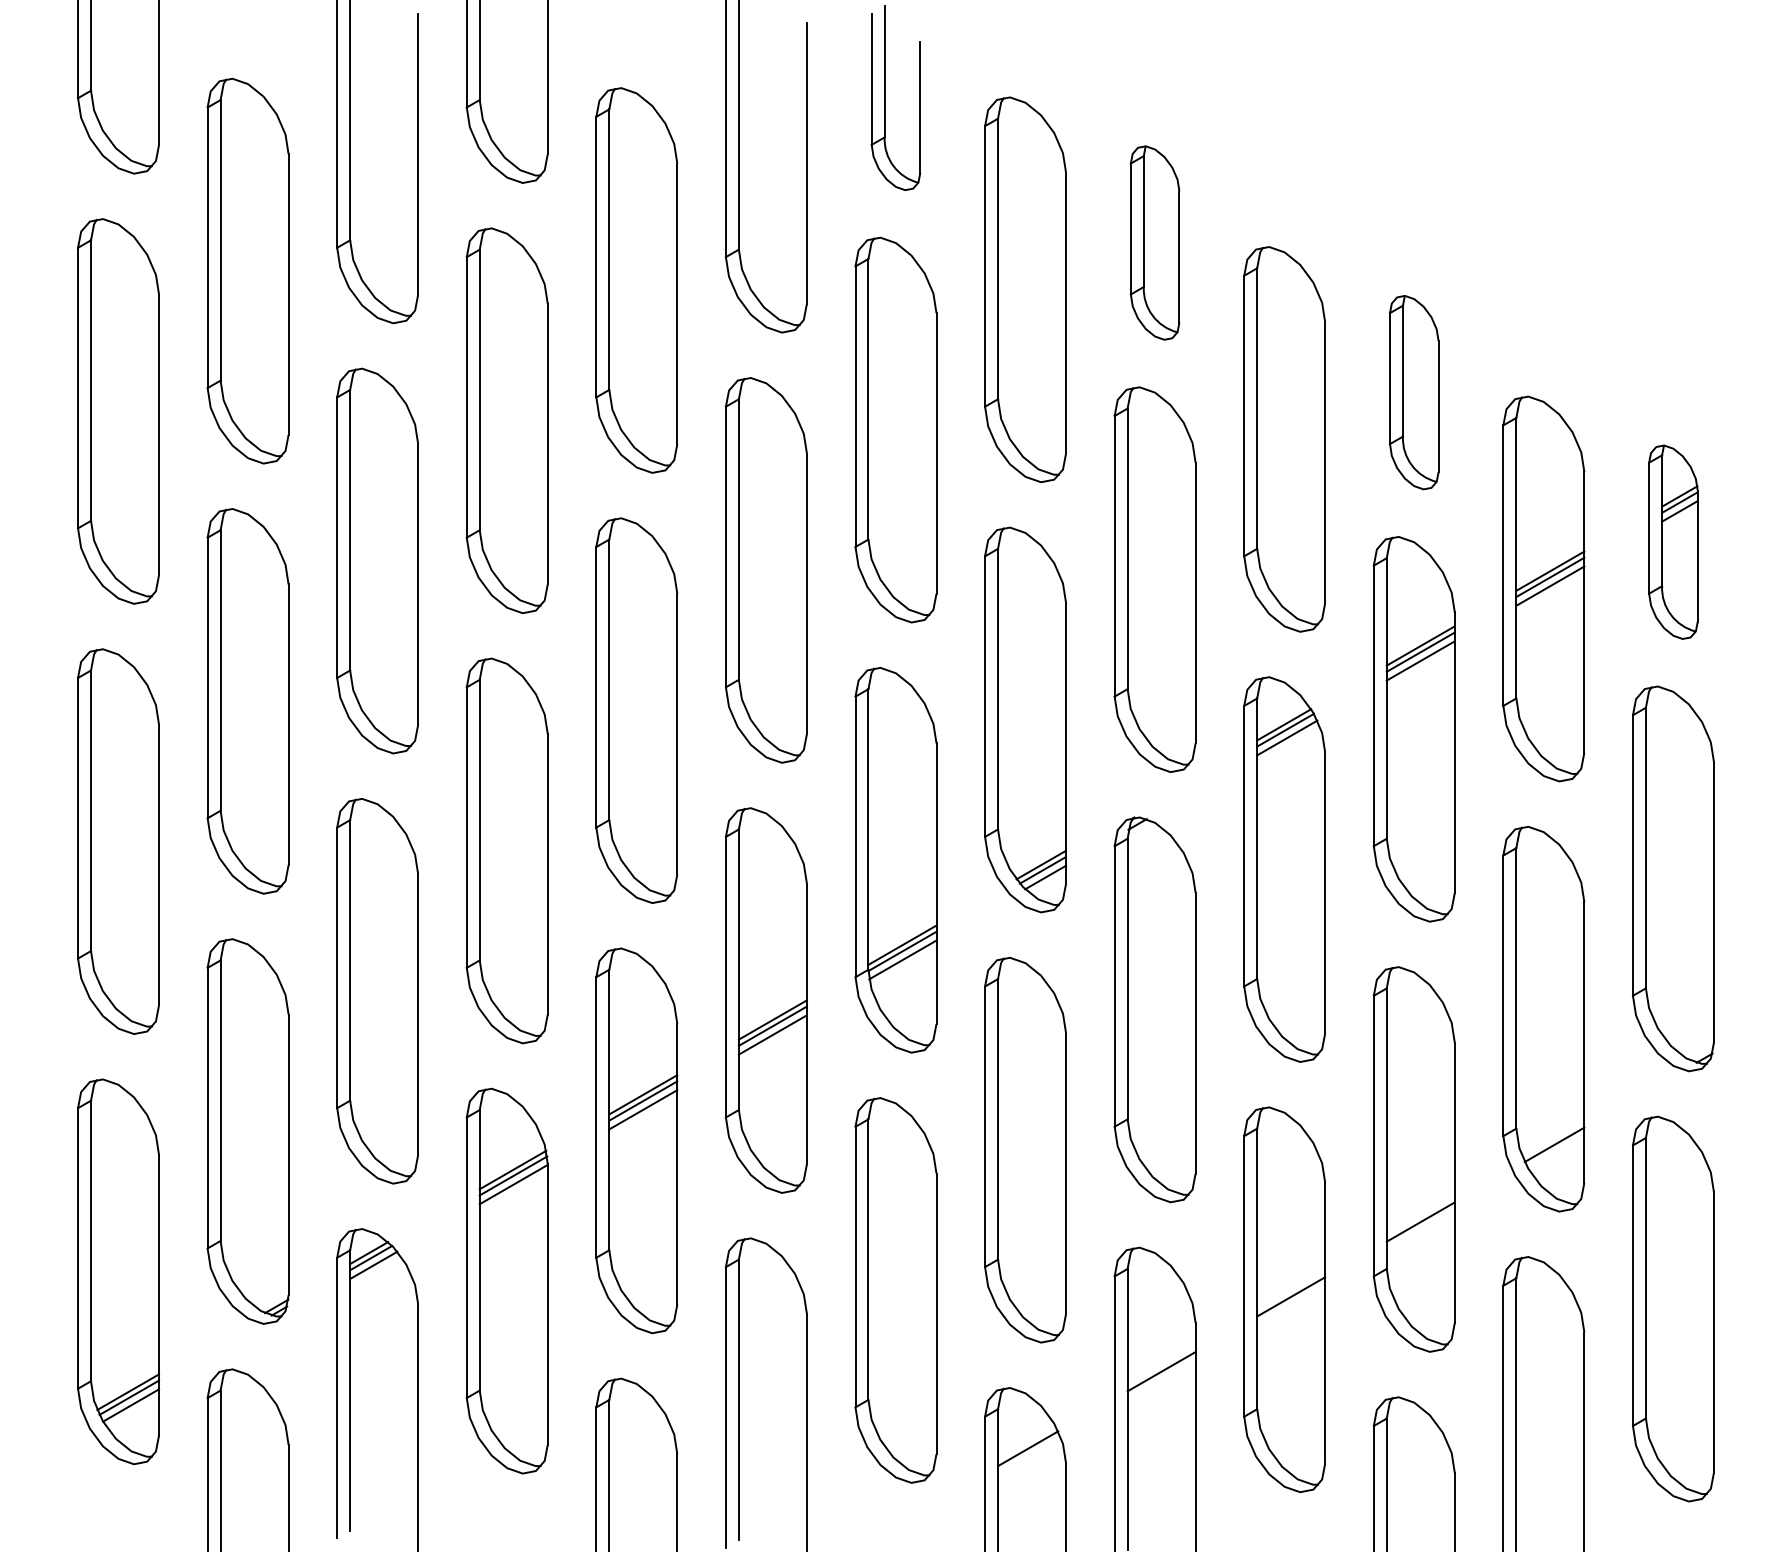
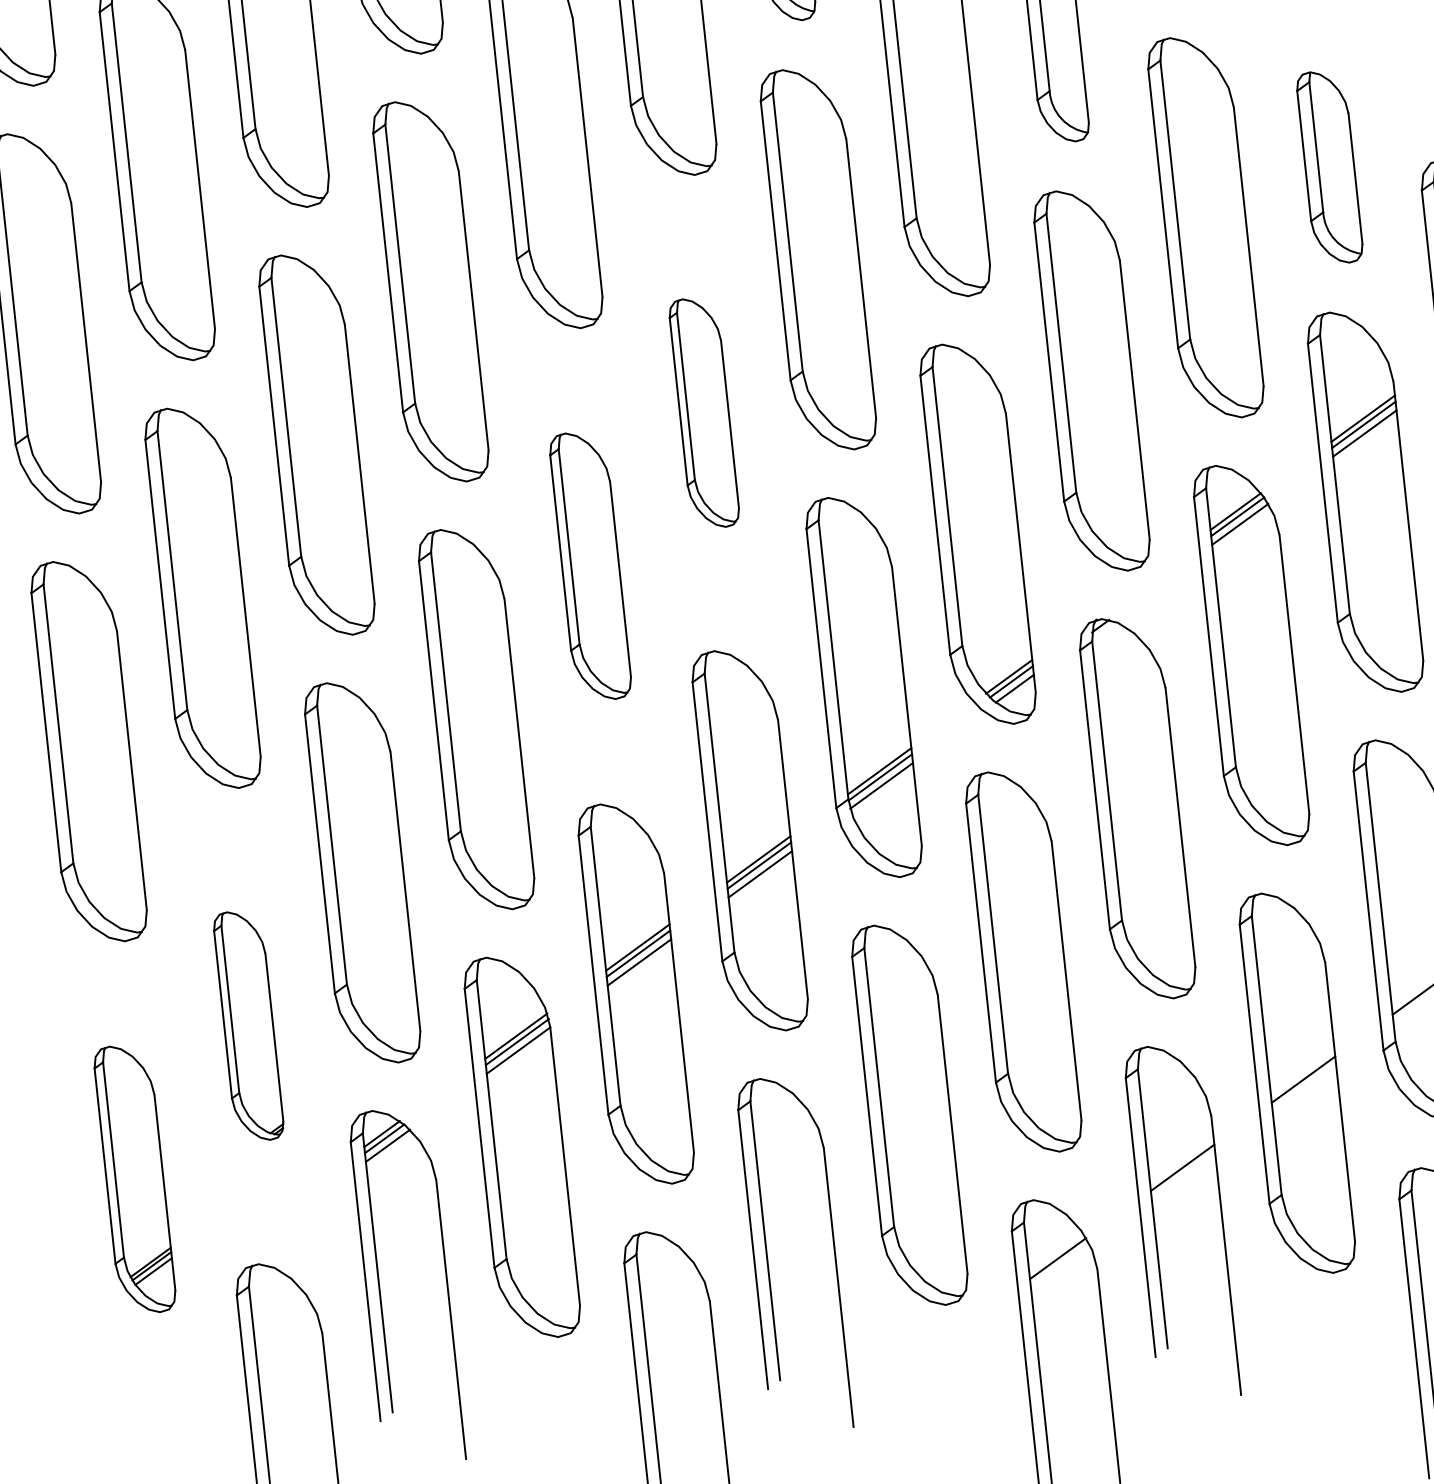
part: (765, 570) -> (703, 413), size x0.6
part: (636, 710) -> (590, 566), size x0.7
part: (247, 1131) -> (248, 1026), size x0.6
part: (118, 1271) -> (134, 1179), size x0.7

